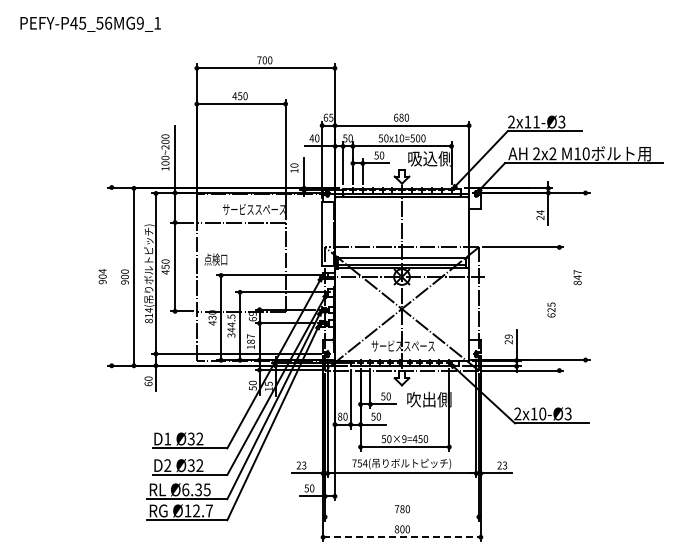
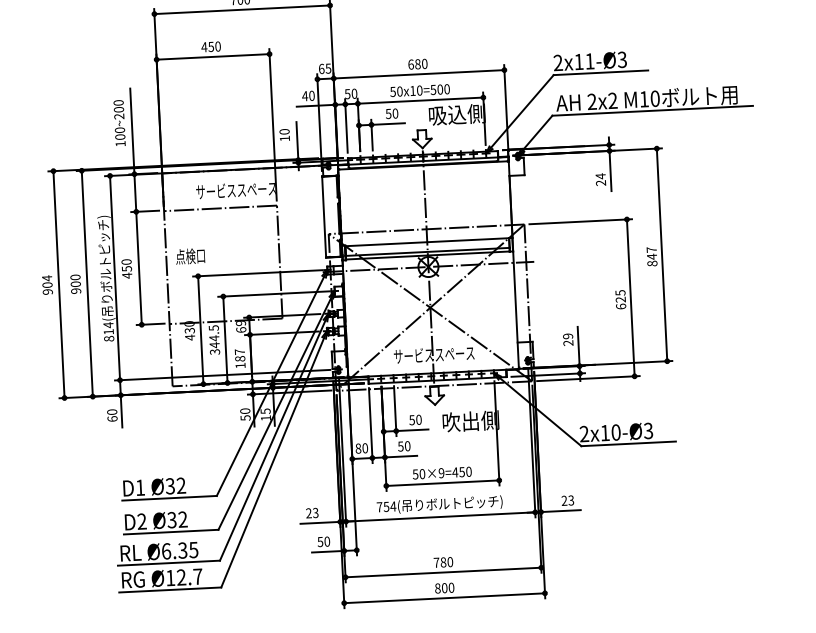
line: (111, 276) -> (58, 284), added
line: (585, 276) -> (661, 254), added
line: (559, 308) -> (630, 297), added
line: (401, 517) -> (442, 573), added
line: (401, 537) -> (444, 598), dashed -> solid

